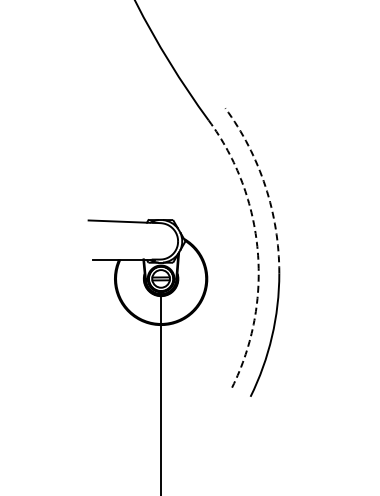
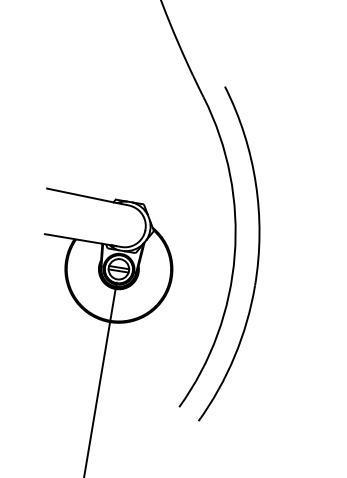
arc: (265, 186) -> (255, 183), dashed -> solid
arc: (257, 250) -> (234, 255), dashed -> solid

